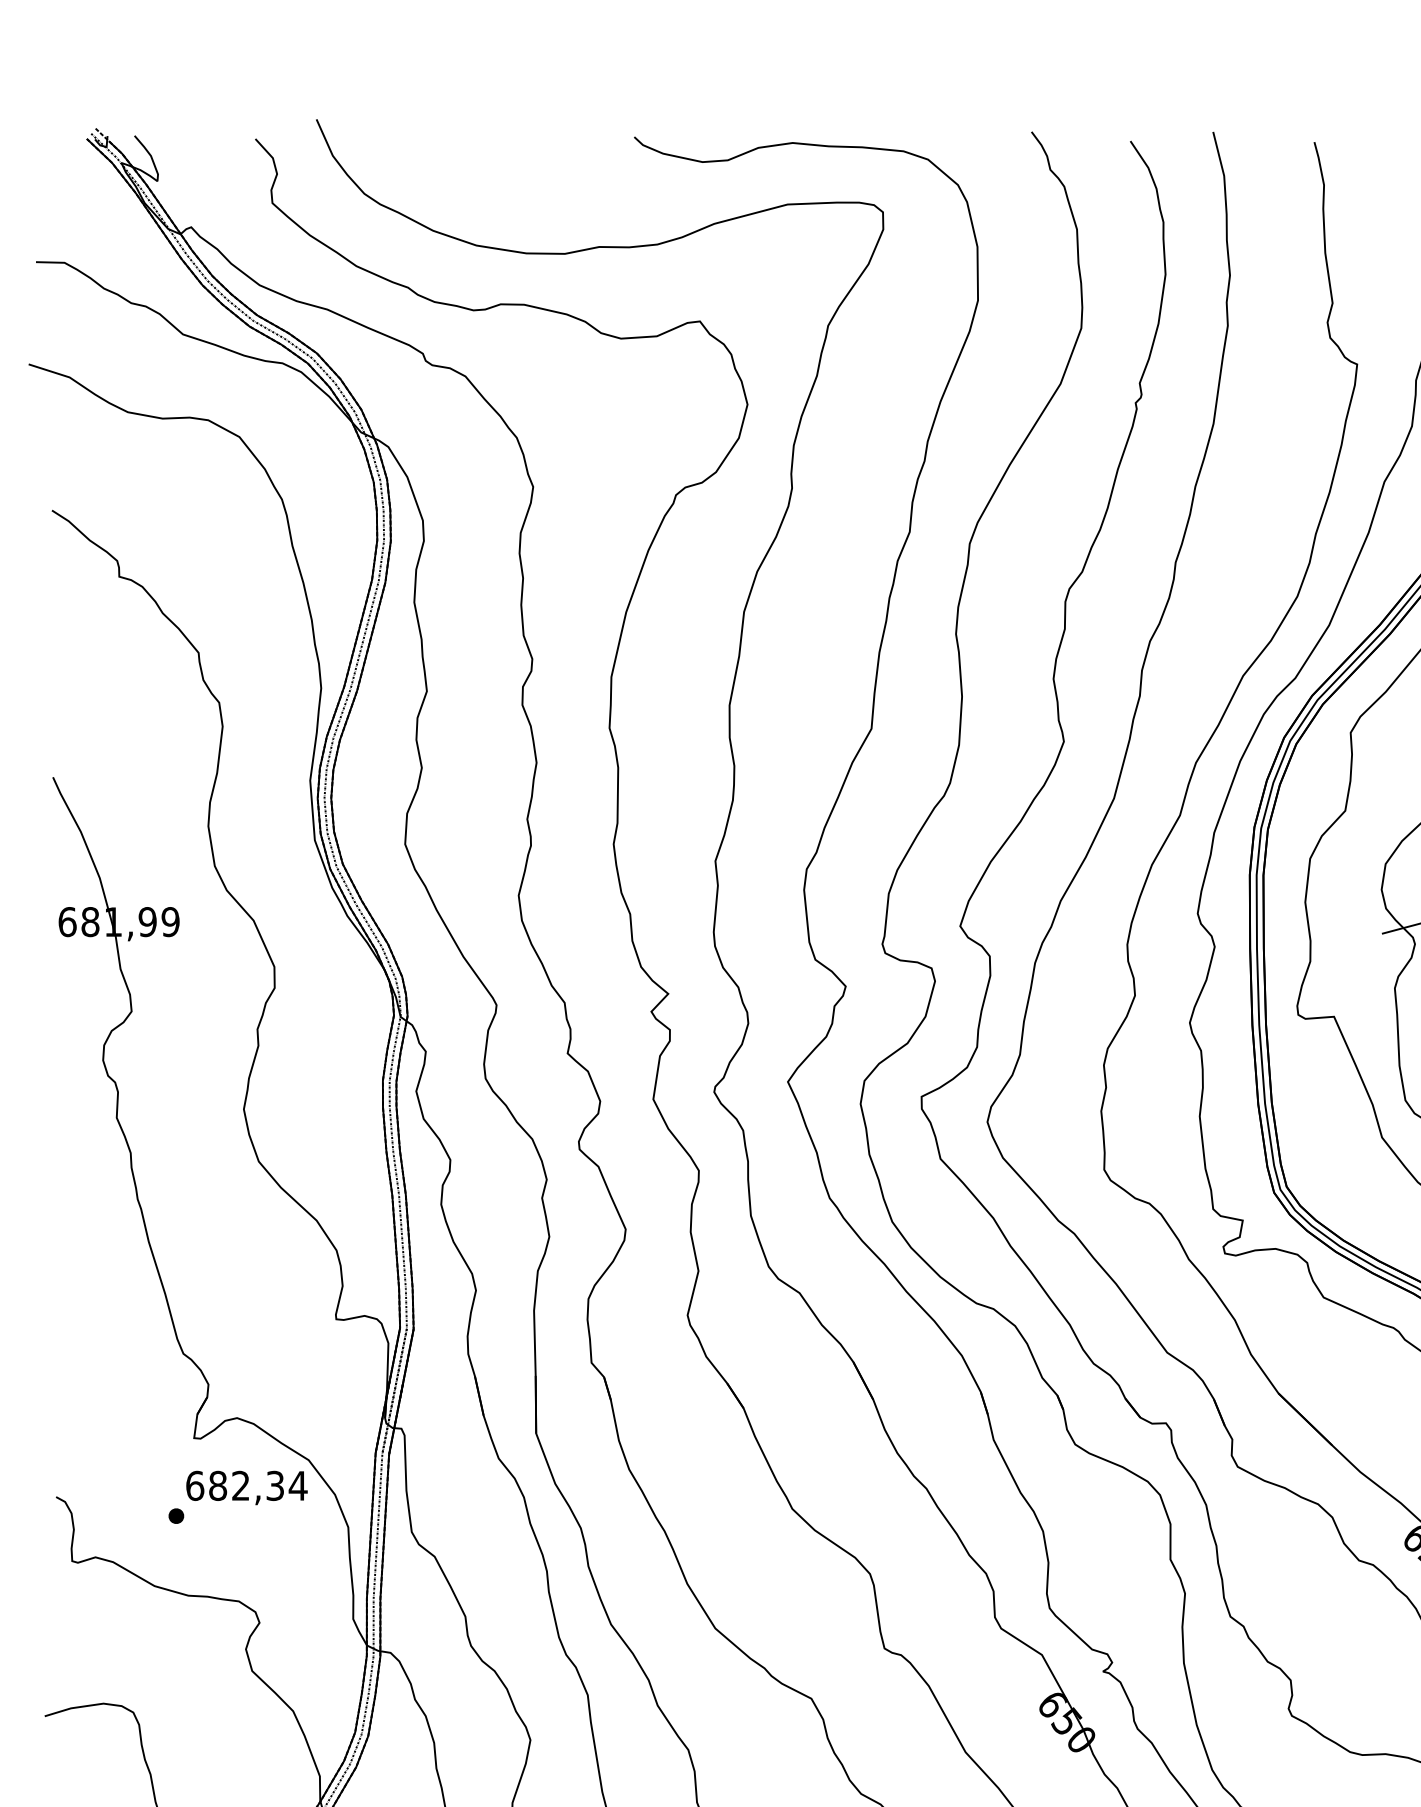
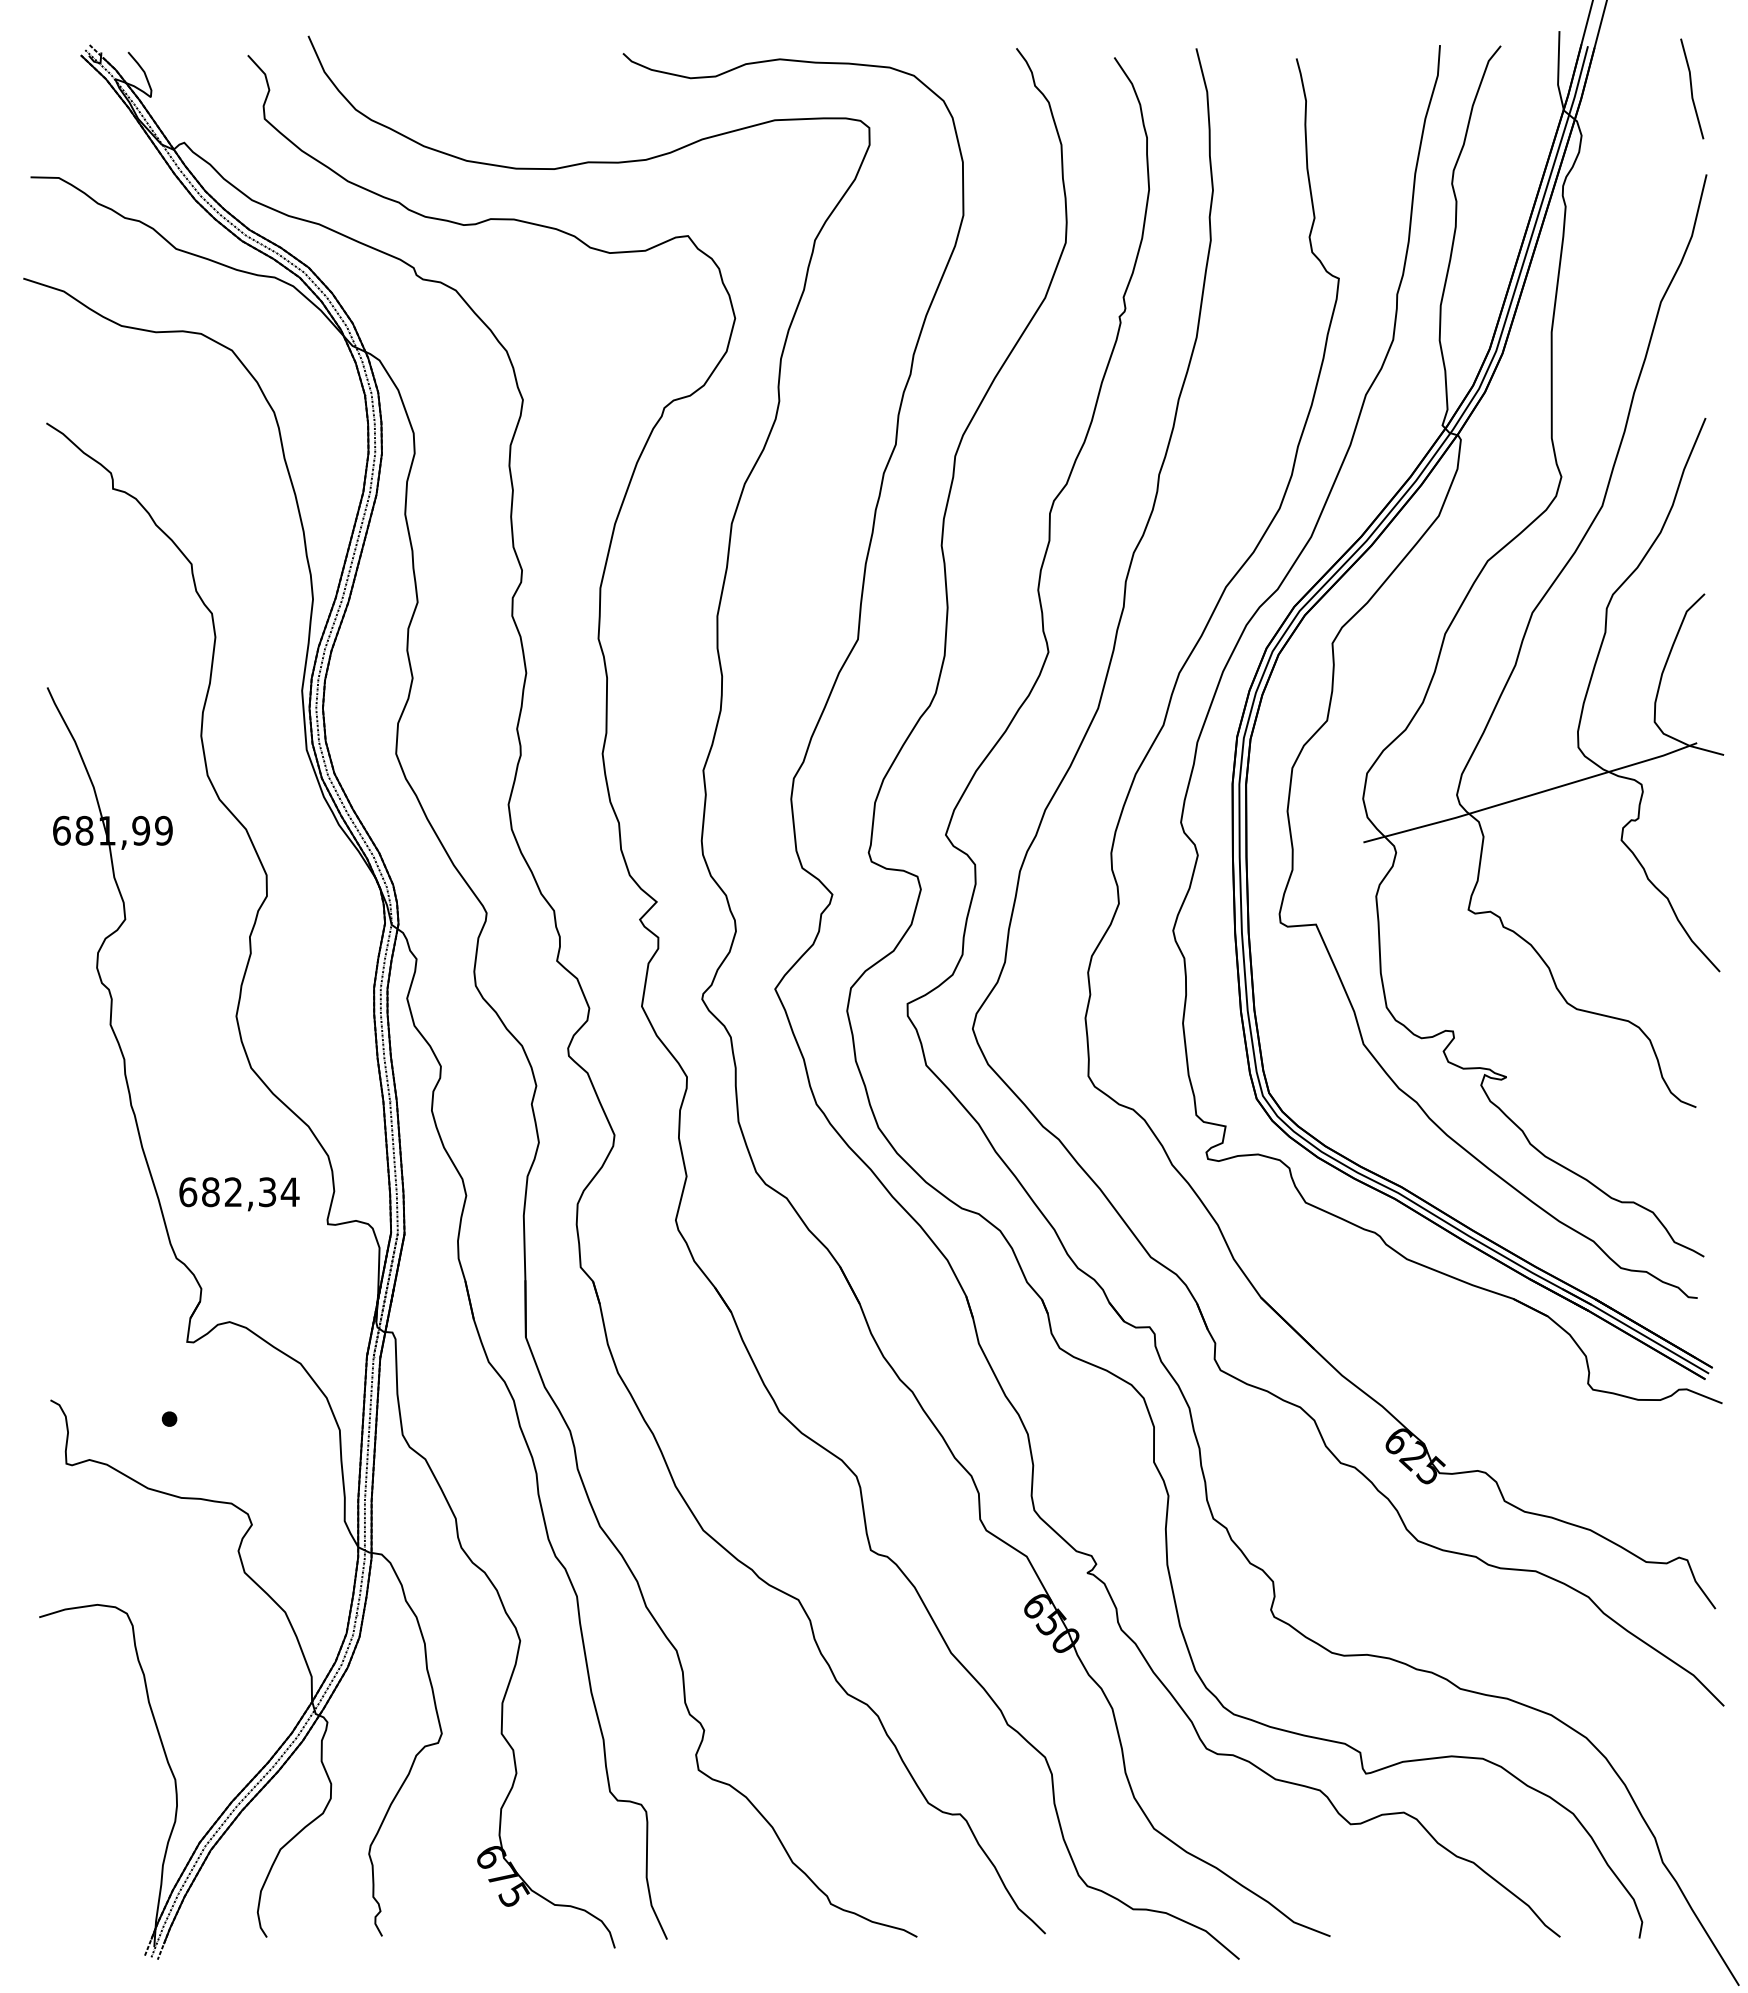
text: (246, 1488) -> (239, 1194), moved

